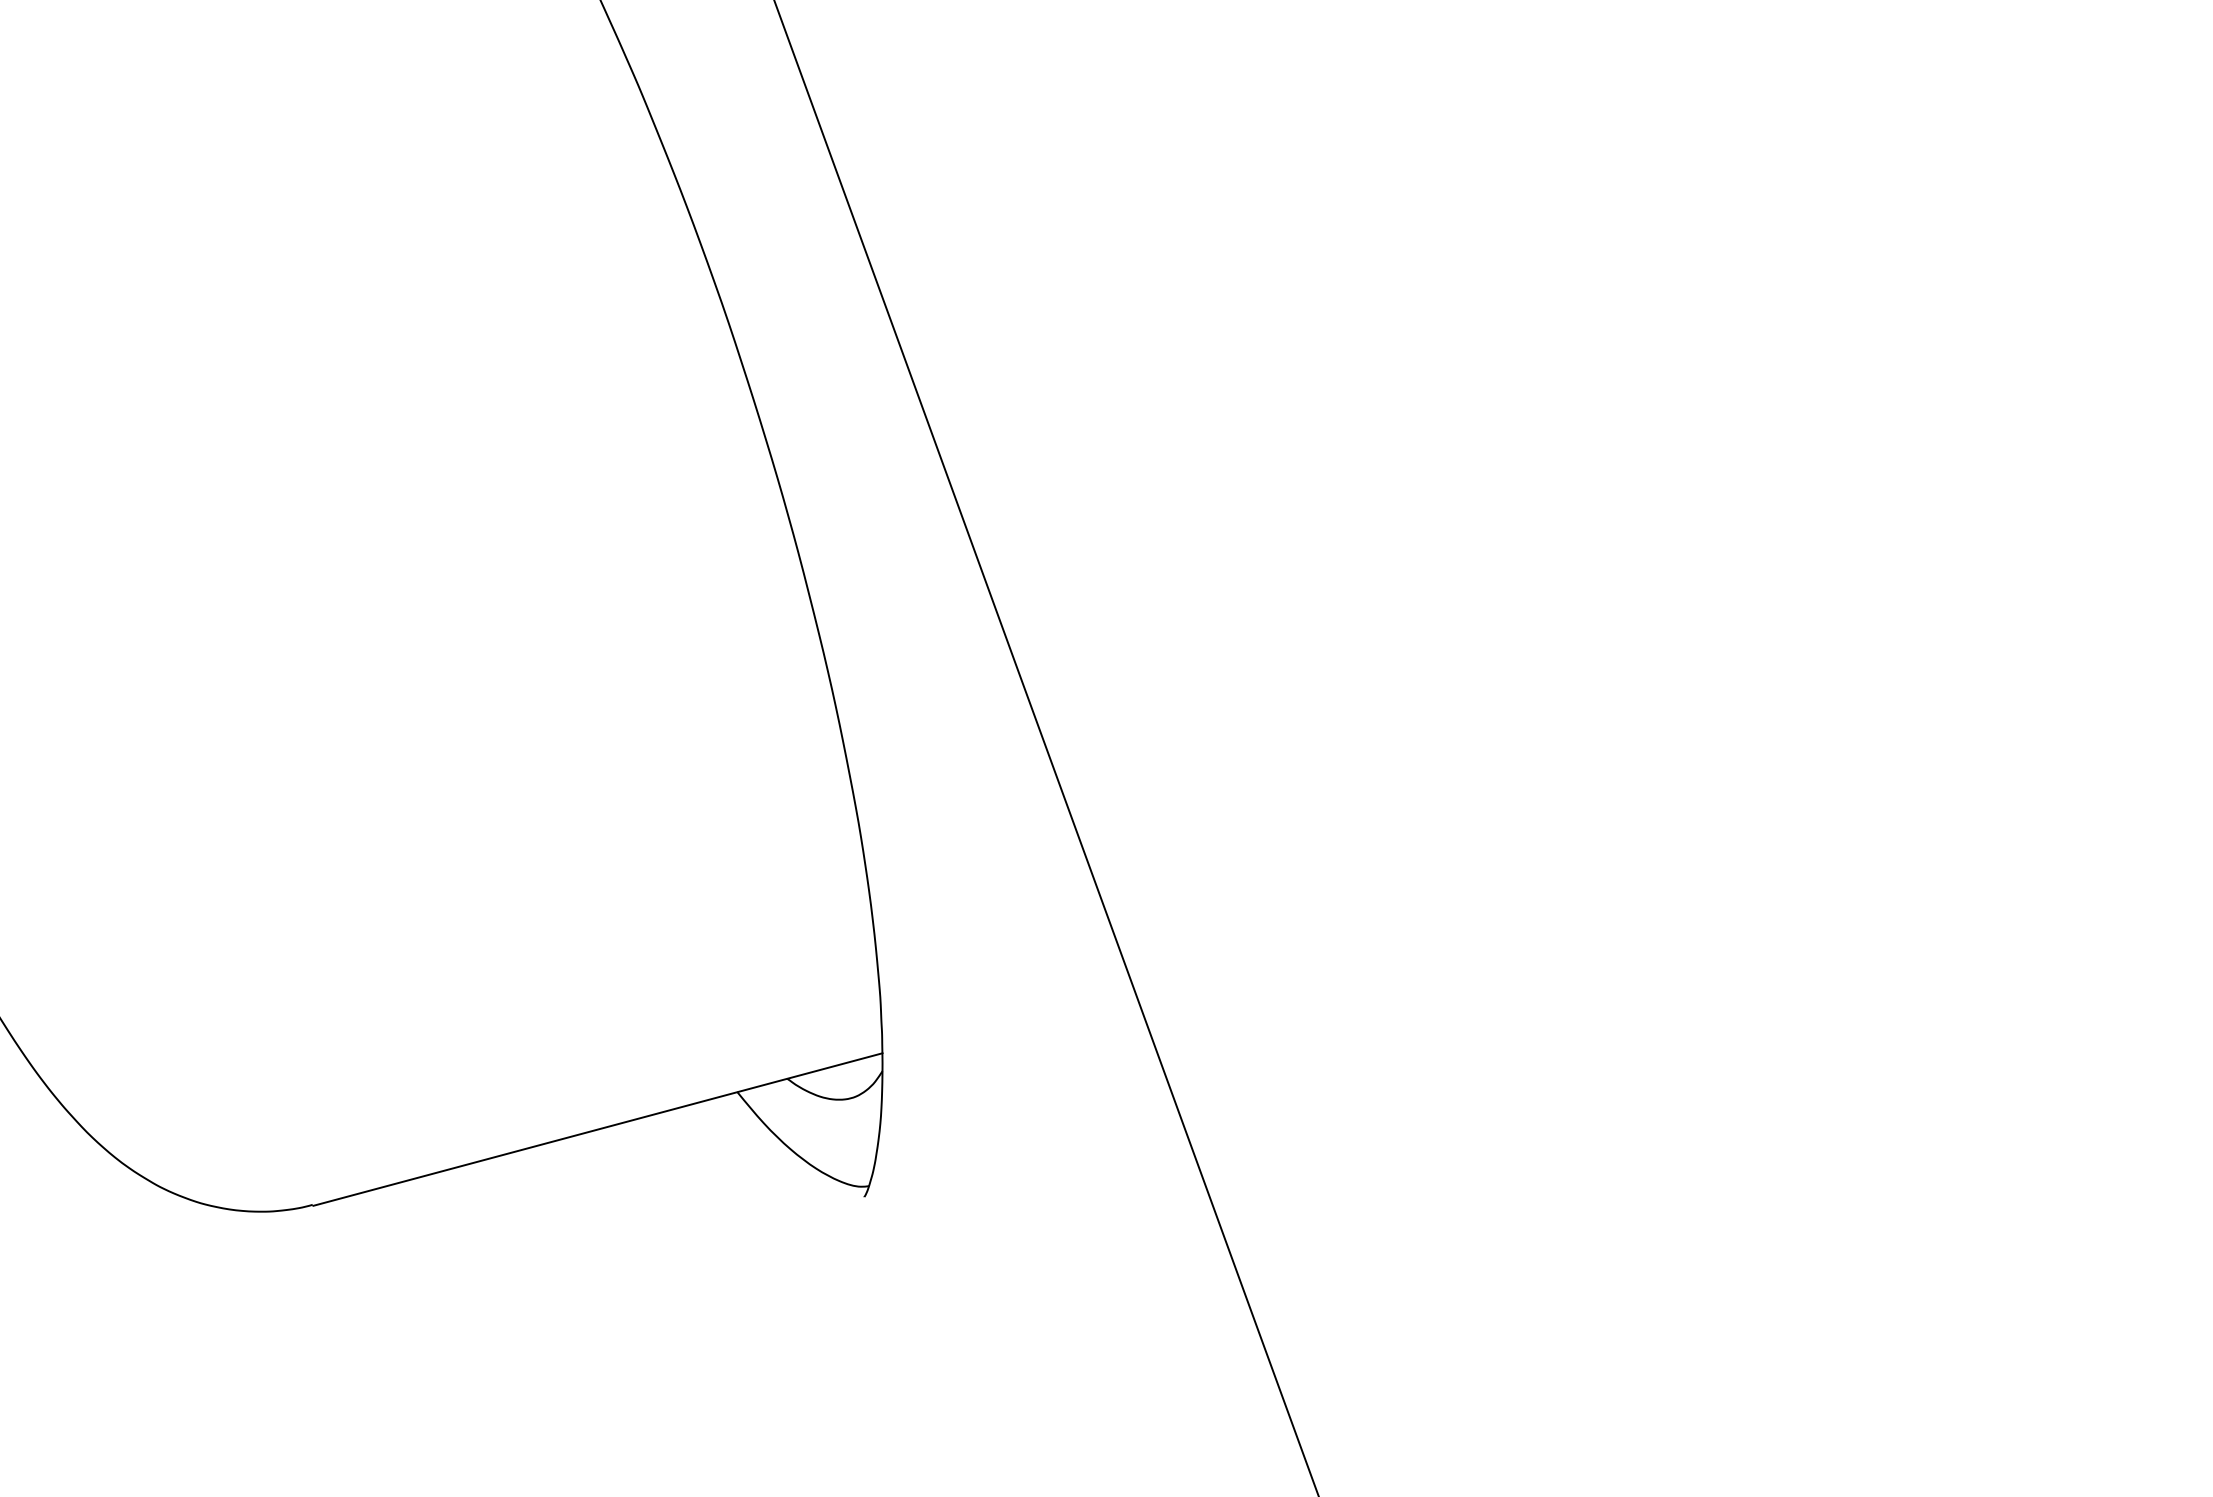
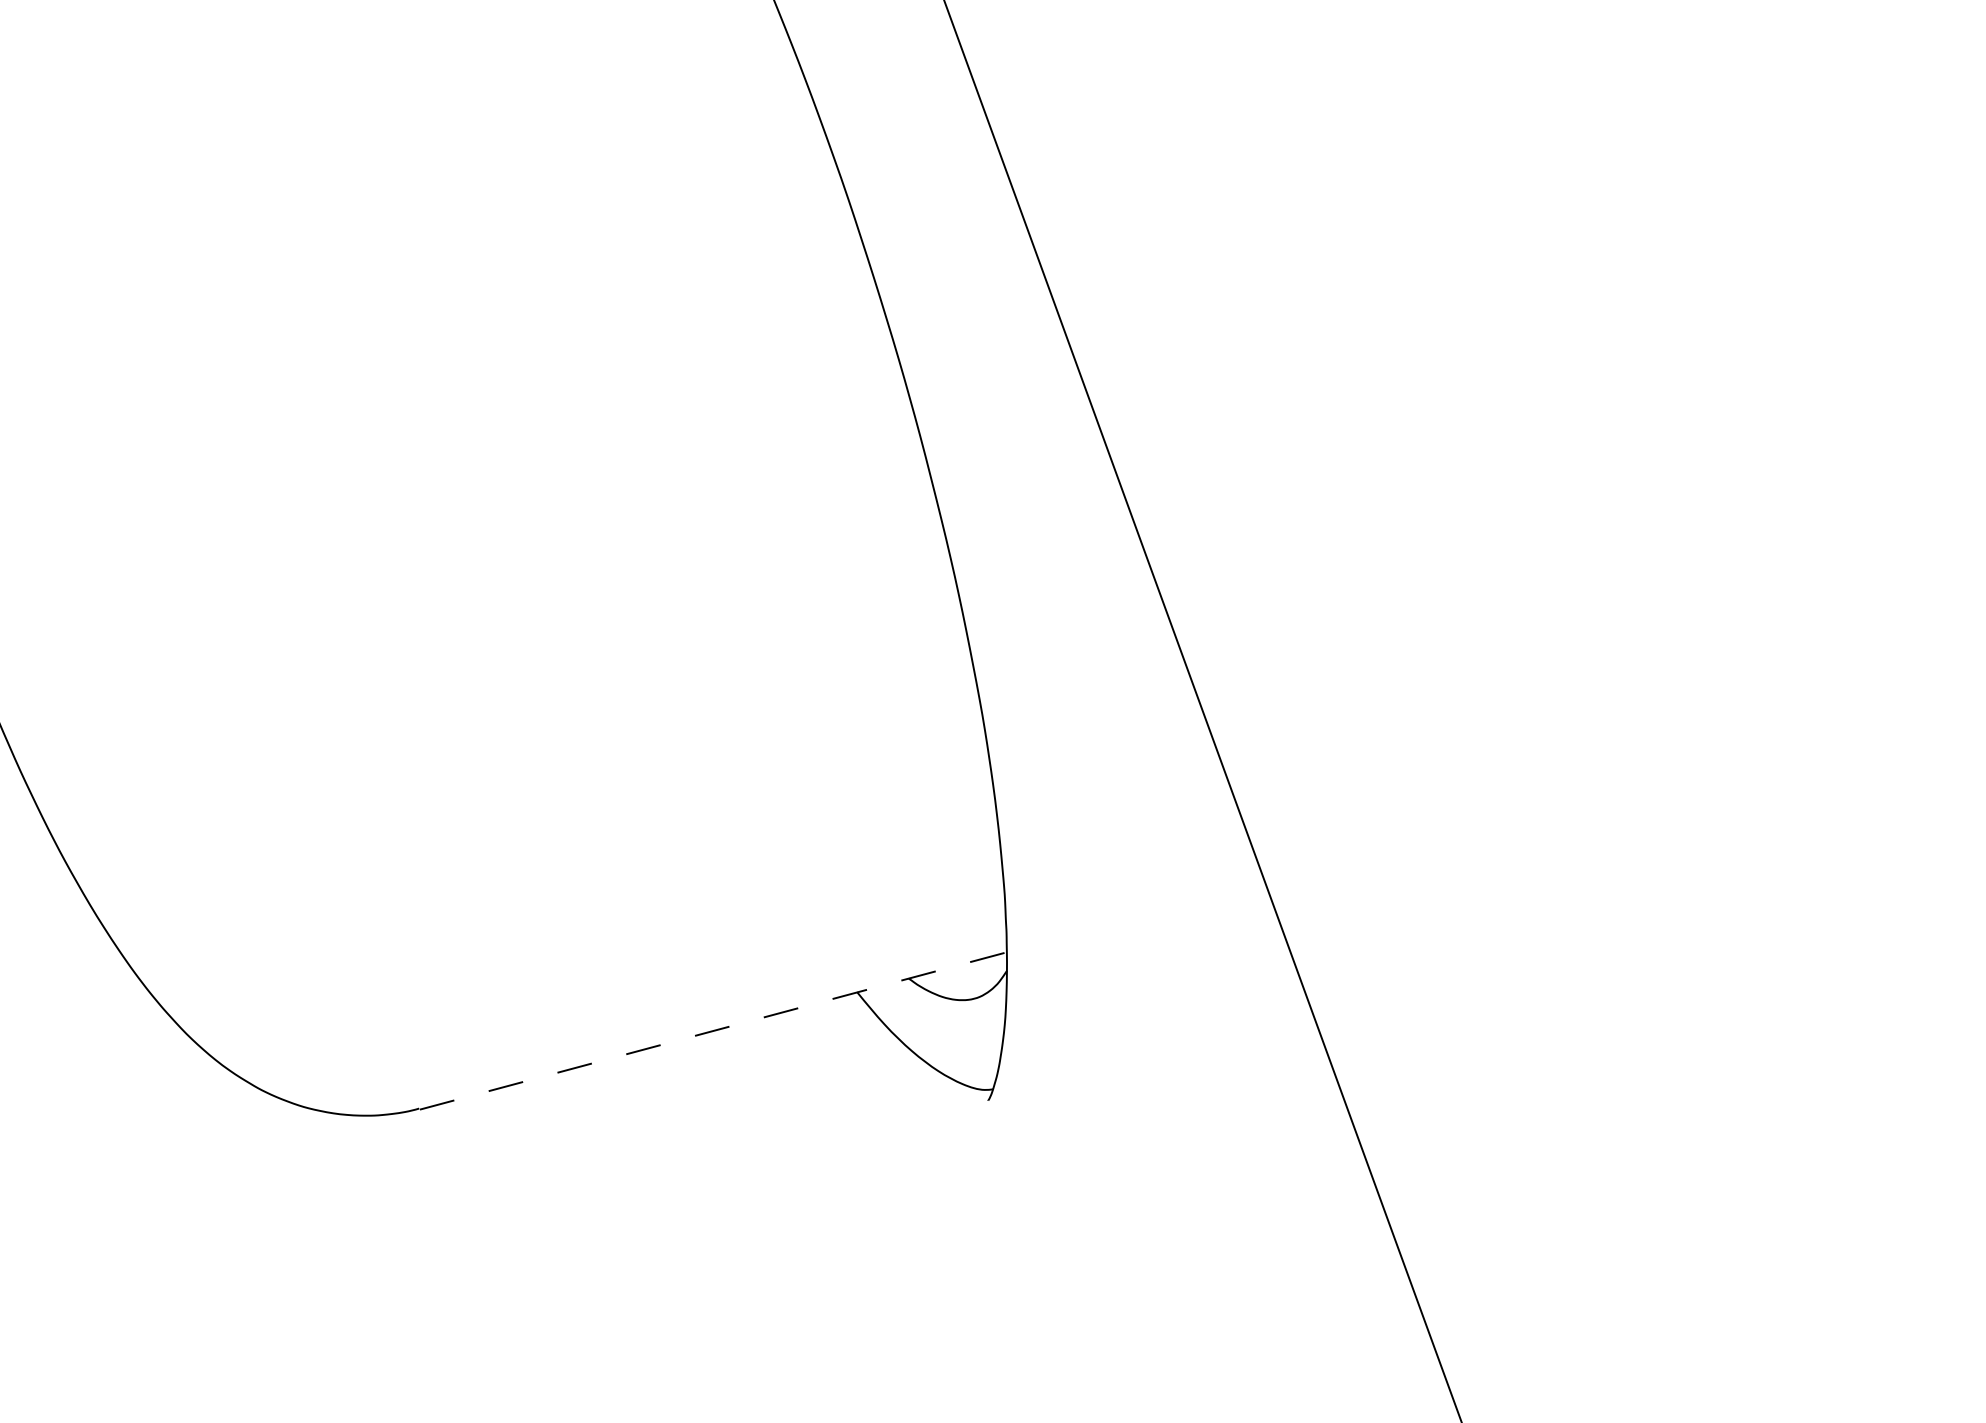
line: (597, 1129) -> (712, 1030), solid -> dashed

